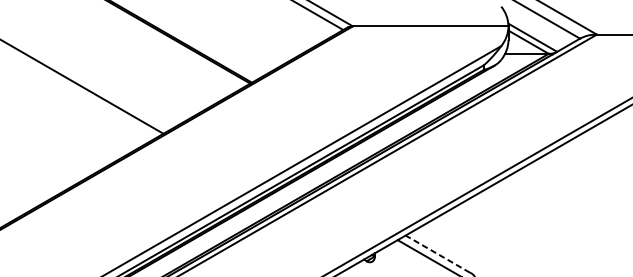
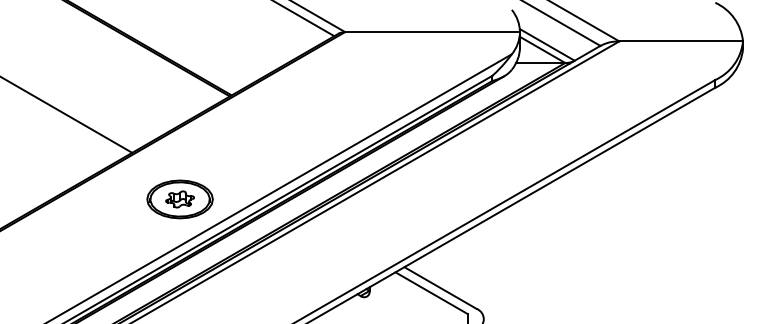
part: (205, 175) -> (179, 199), added
line: (437, 254) -> (440, 288), dashed -> solid

